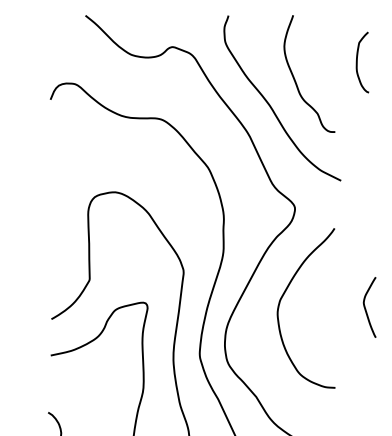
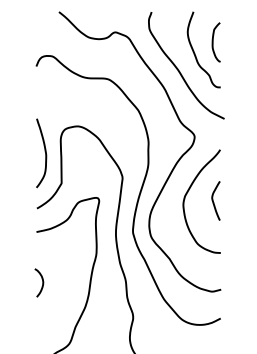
curve: (358, 62) -> (213, 42), moved
curve: (63, 231) -> (44, 151), added
curve: (365, 306) -> (213, 200), moved

